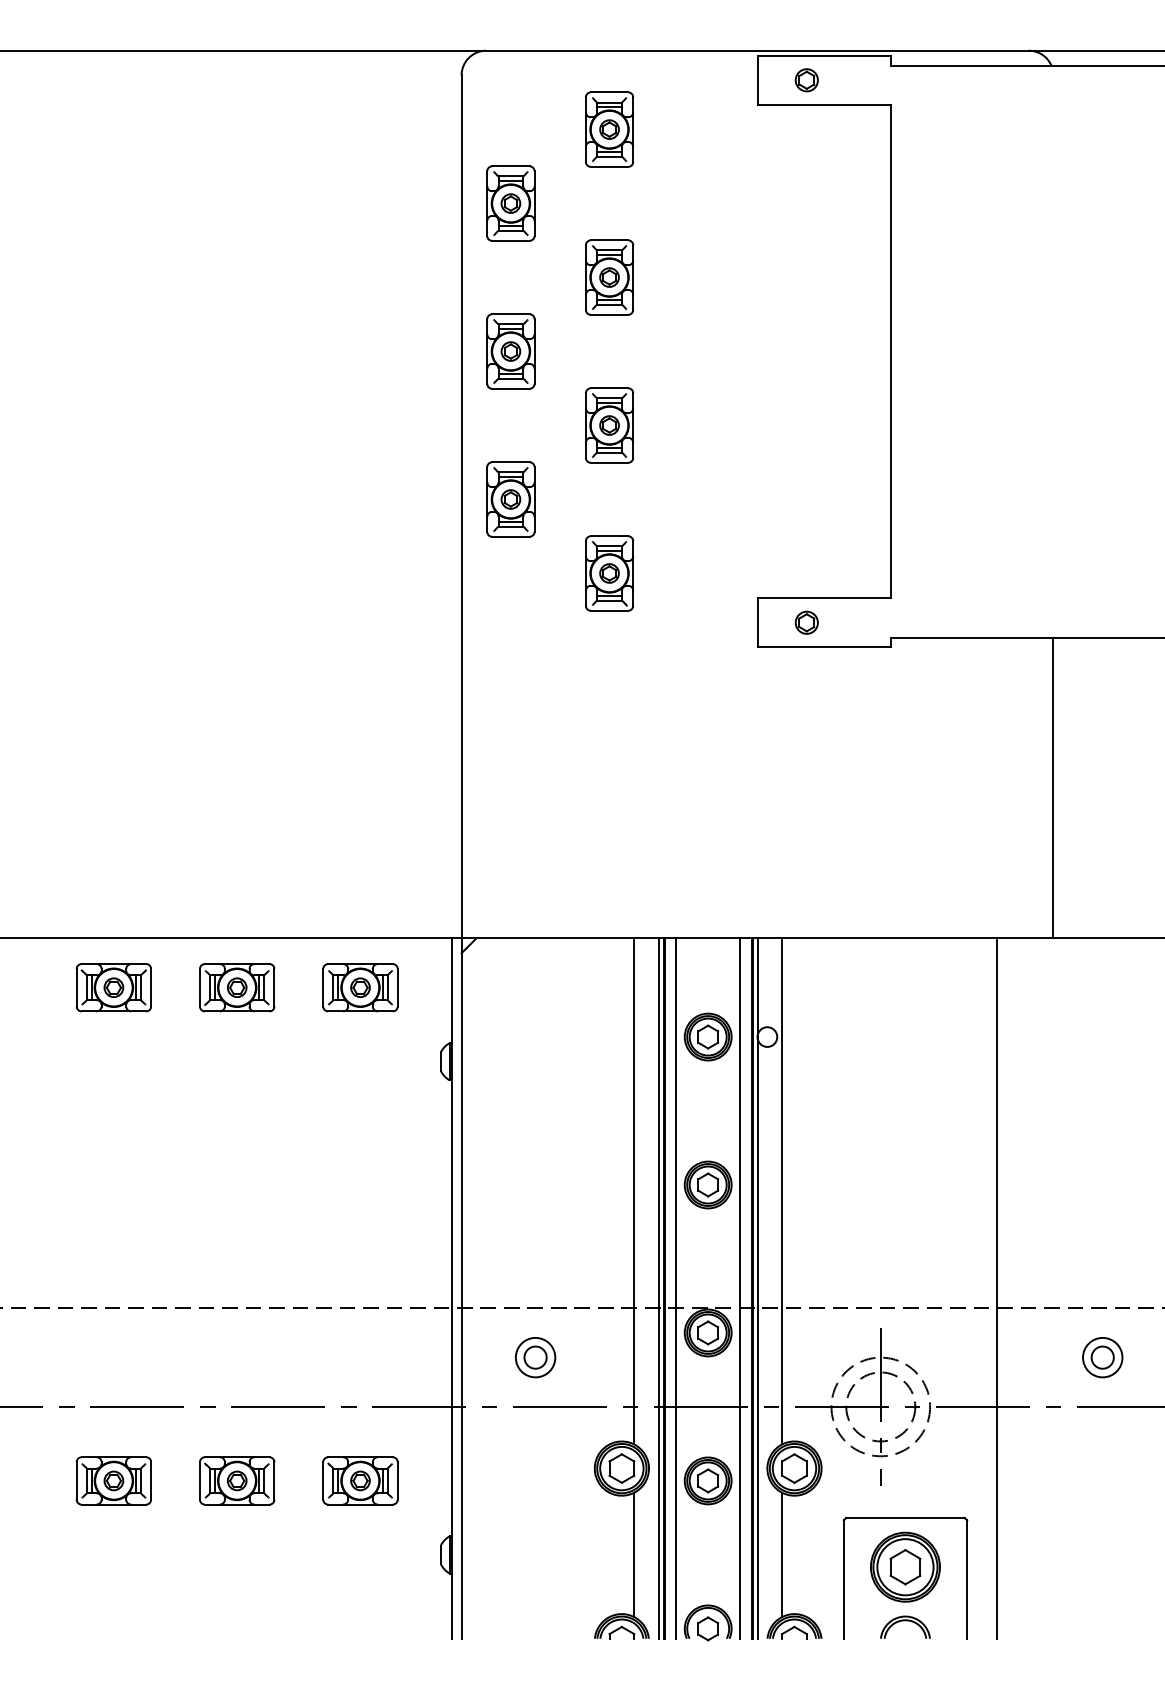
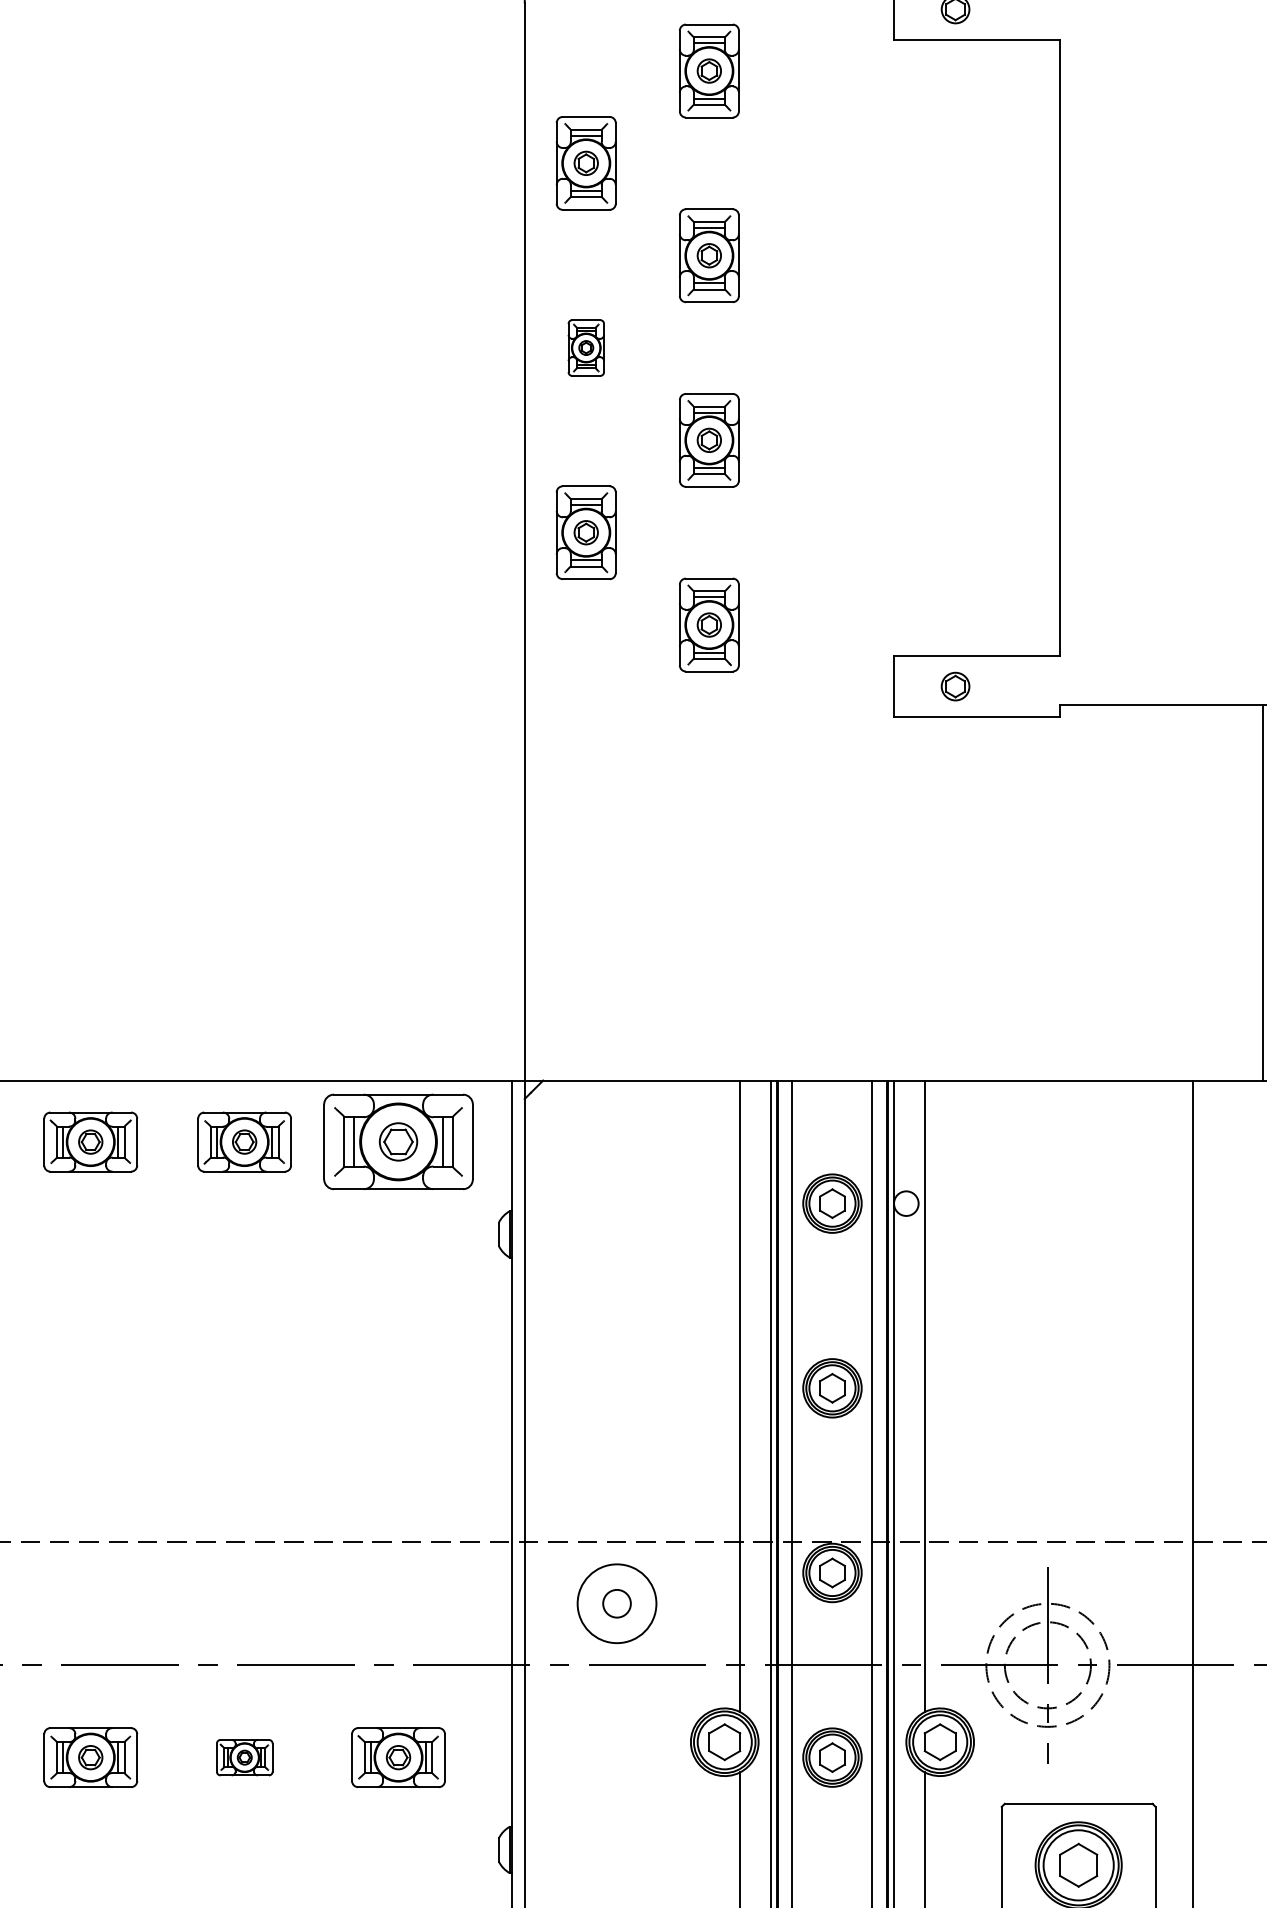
part: (510, 351) -> (585, 347), size x0.6
part: (360, 987) -> (398, 1141), size x1.6
circle: (535, 1357) -> (616, 1603), size x1.6
part: (237, 1480) -> (245, 1757), size x0.6

